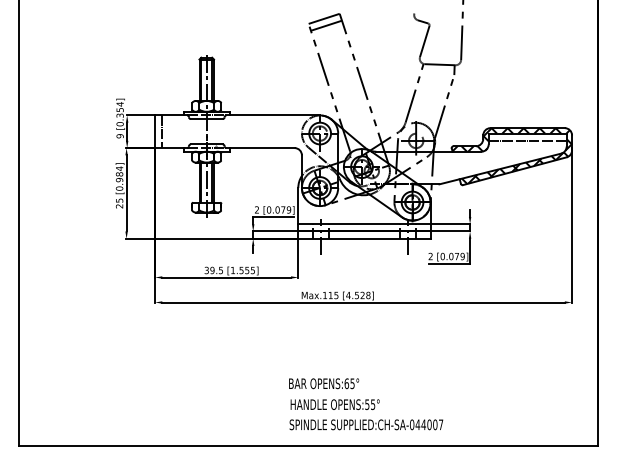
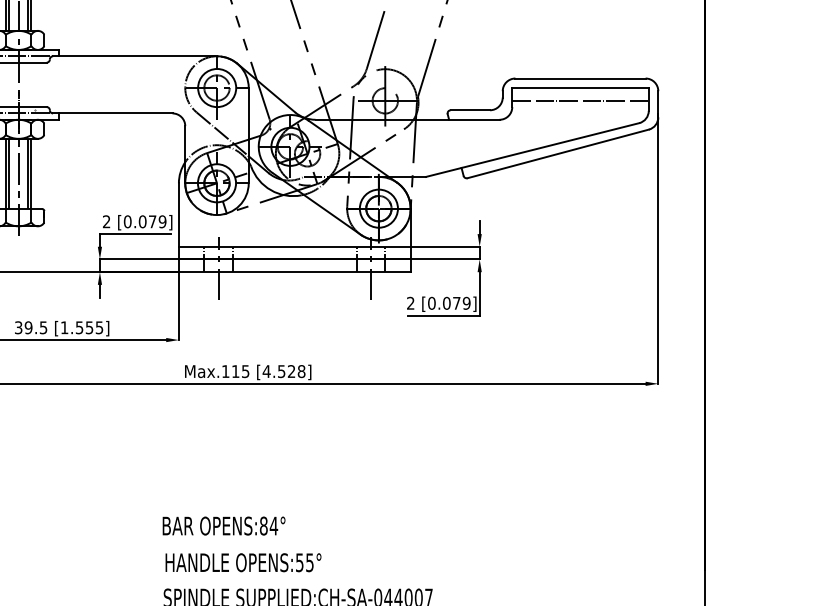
hatch: (512, 155) -> (553, 126), removed
text: (349, 383) -> (268, 525), OPENS:65° -> OPENS:84°

